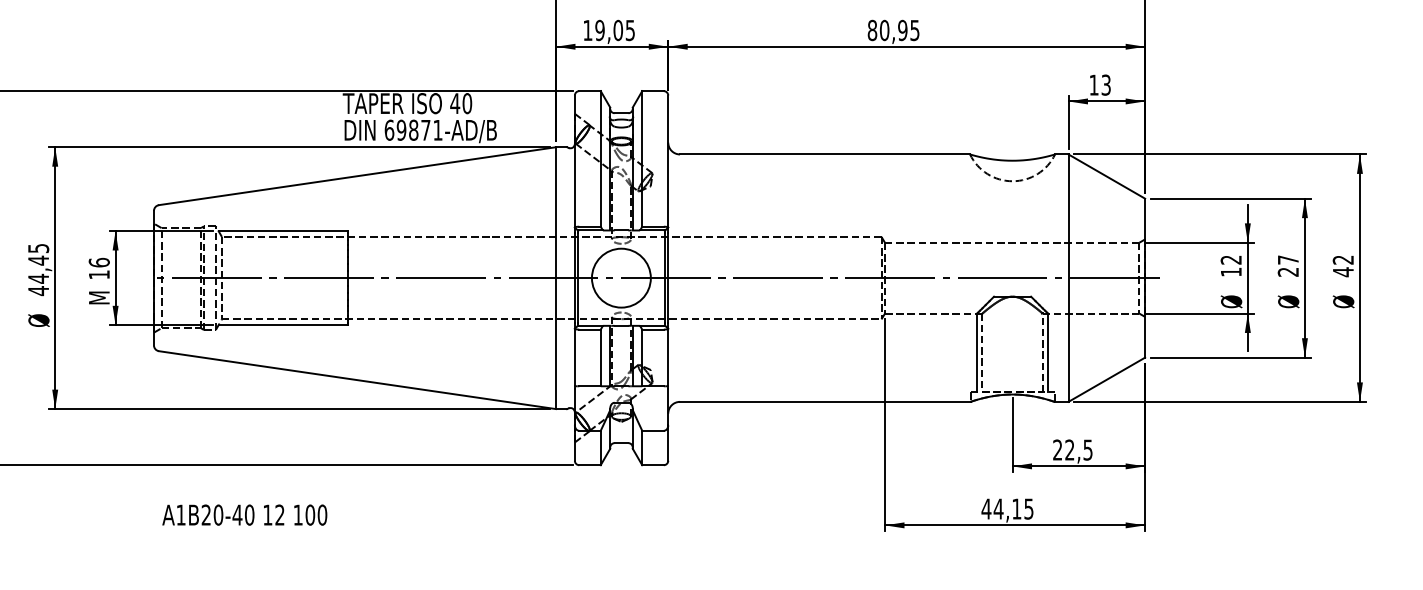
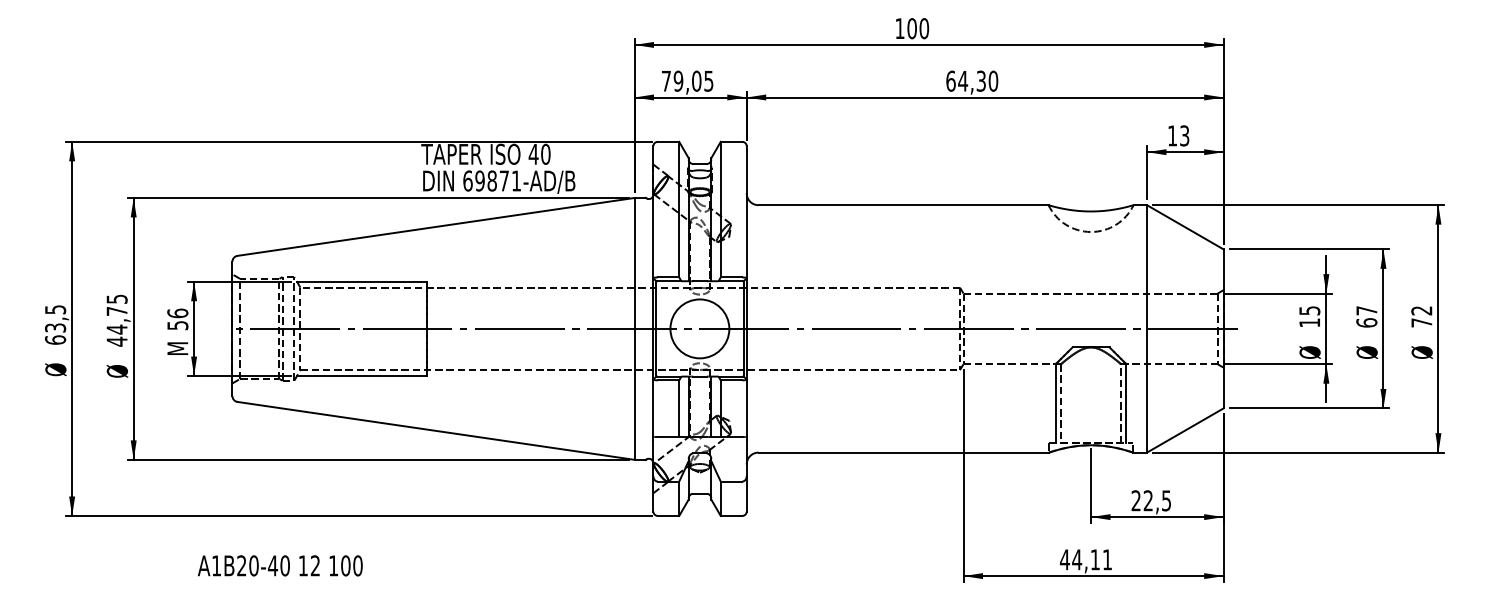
text: (894, 29) -> (972, 80), 80,95 -> 64,30
text: (588, 30) -> (666, 81), 19,05 -> 79,05
text: (1231, 259) -> (1309, 310), 12 -> 15
text: (38, 260) -> (116, 311), 44,45 -> 44,75
text: (1288, 271) -> (1366, 322), 27 -> 67
text: (1343, 271) -> (1421, 322), 42 -> 72
text: (99, 274) -> (177, 325), 16 -> 56
text: (1029, 508) -> (1107, 559), 44,15 -> 44,11
text: (245, 514) -> (280, 565), moved

